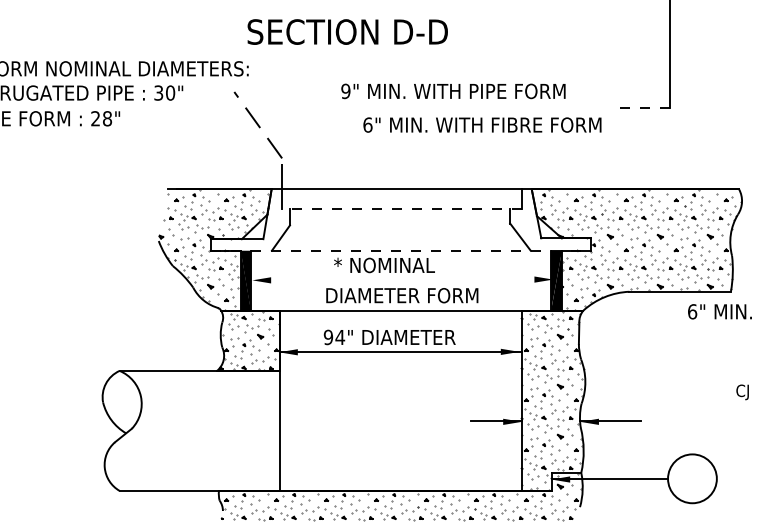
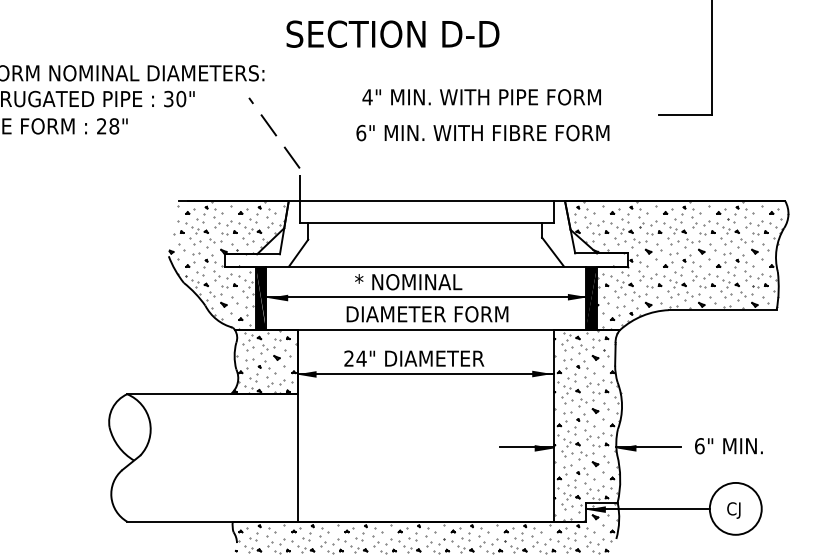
text: (347, 31) -> (392, 33), moved
text: (345, 91) -> (367, 97), 9" -> 4"
line: (645, 108) -> (685, 115), dashed -> solid
text: (482, 124) -> (482, 132), moved
line: (401, 209) -> (426, 222), dashed -> solid
line: (401, 250) -> (426, 266), dashed -> solid
line: (400, 278) -> (425, 296), added
text: (719, 311) -> (728, 445), moved
text: (328, 337) -> (349, 358), 94" -> 24"
text: (742, 392) -> (733, 510), moved

